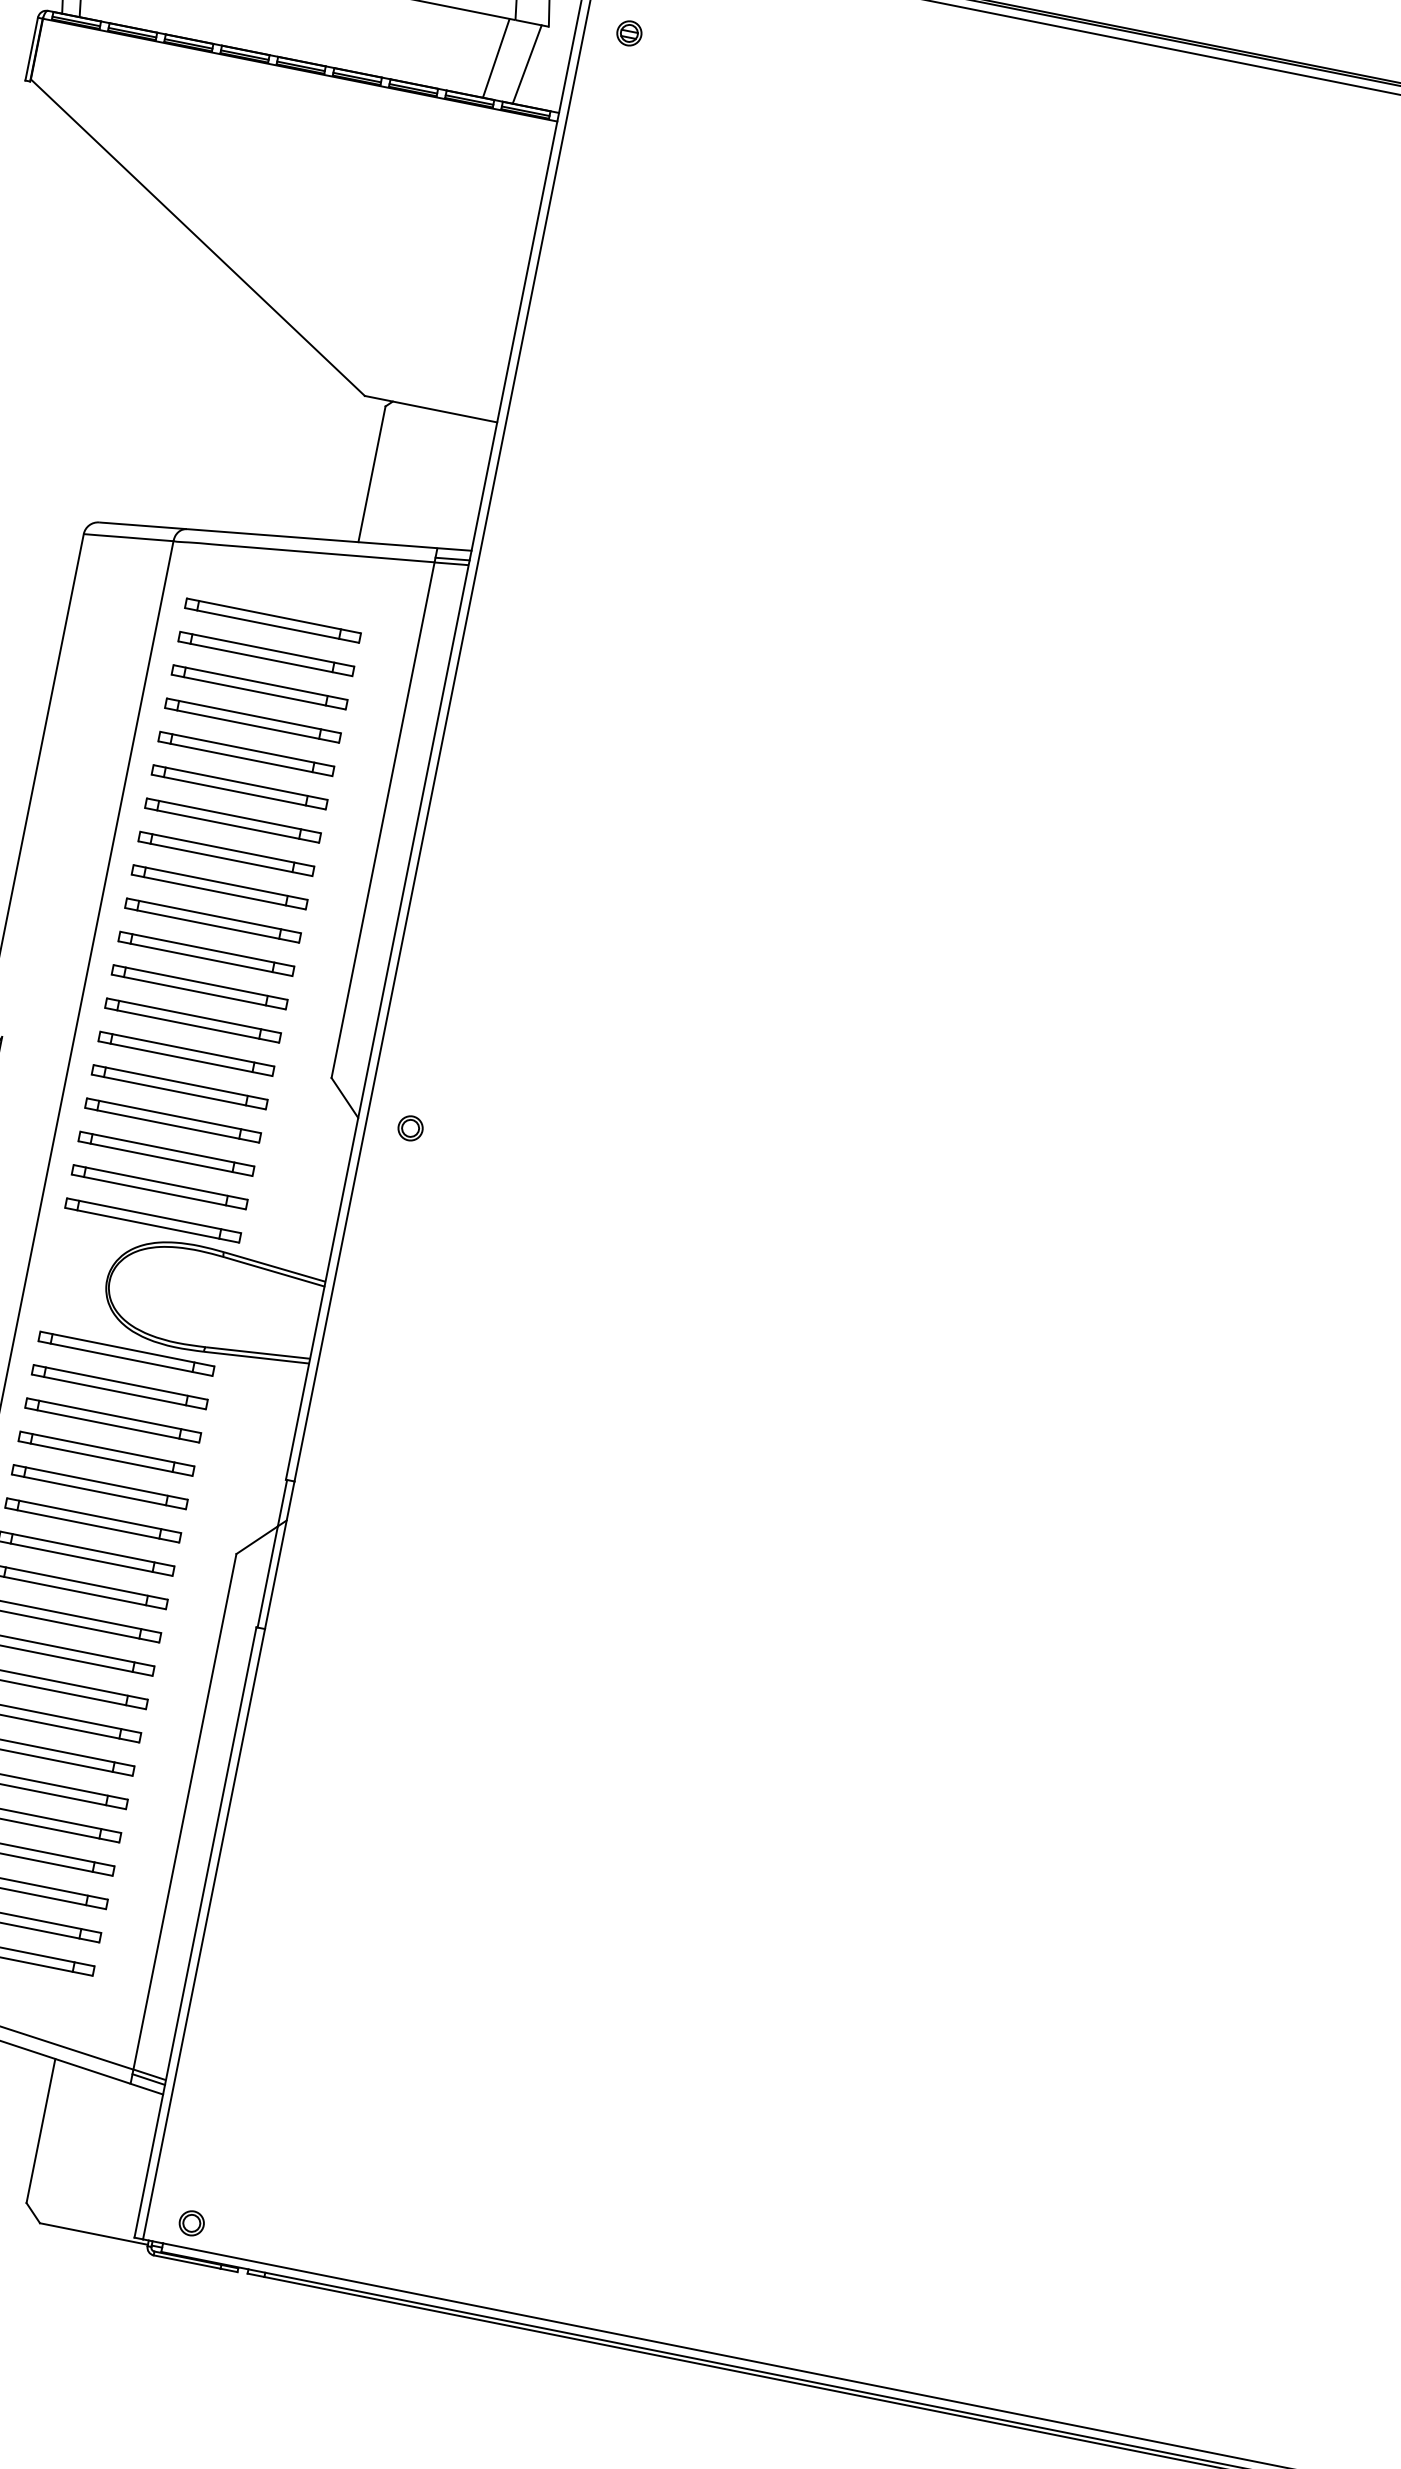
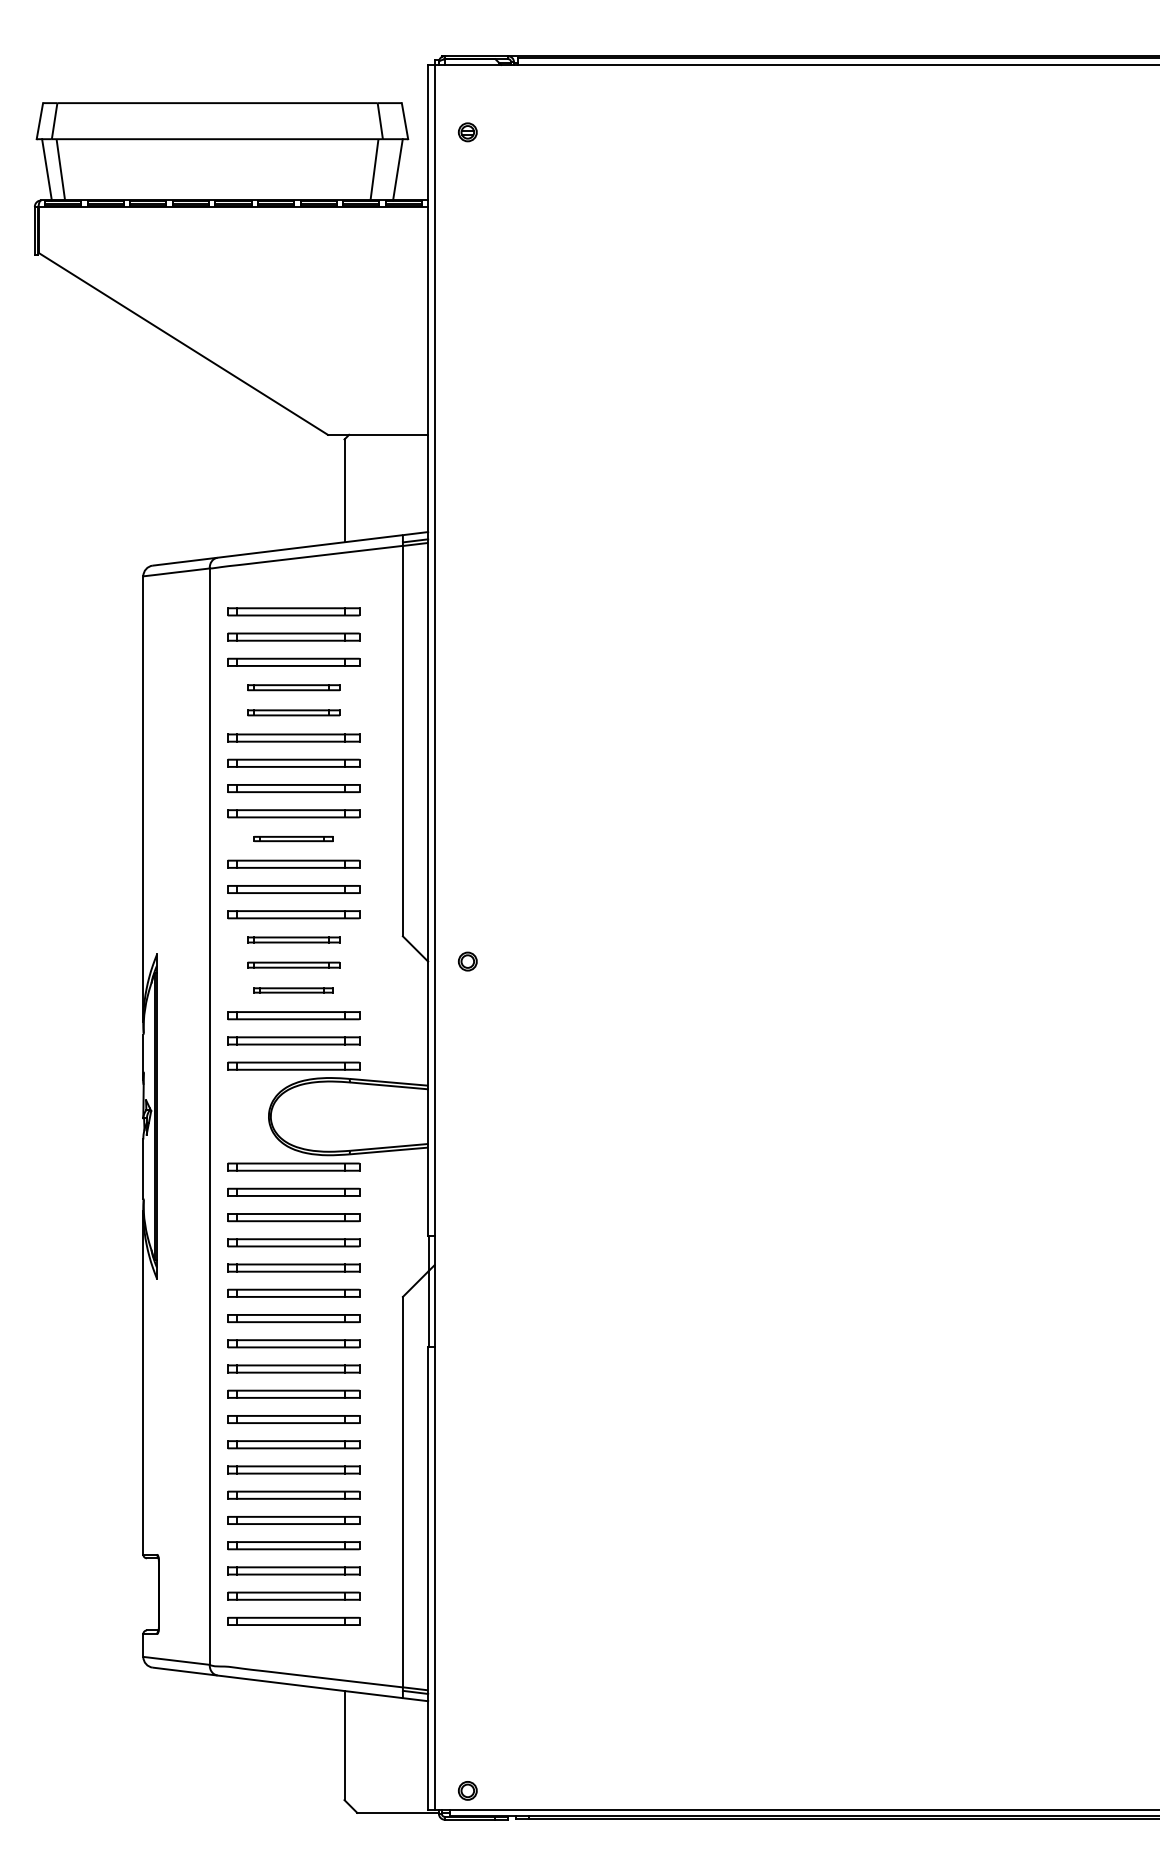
part: (252, 720) -> (293, 687), size x0.7
part: (246, 753) -> (293, 712), size x0.7
part: (212, 919) -> (293, 838), size x0.6
part: (186, 1053) -> (293, 939), size x0.7
part: (179, 1086) -> (293, 964), size x0.7
part: (172, 1120) -> (293, 990), size x0.6

